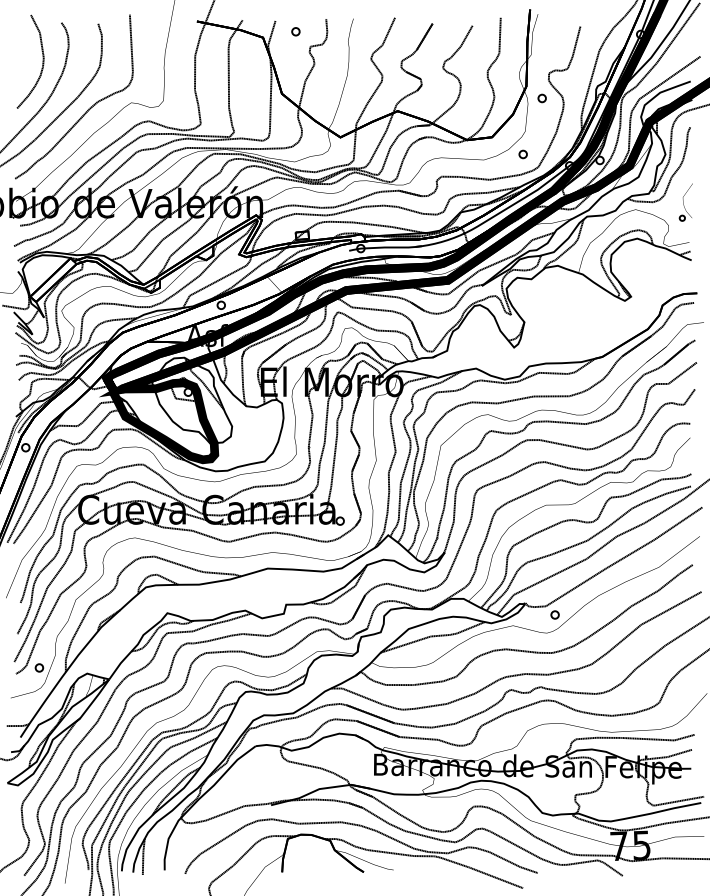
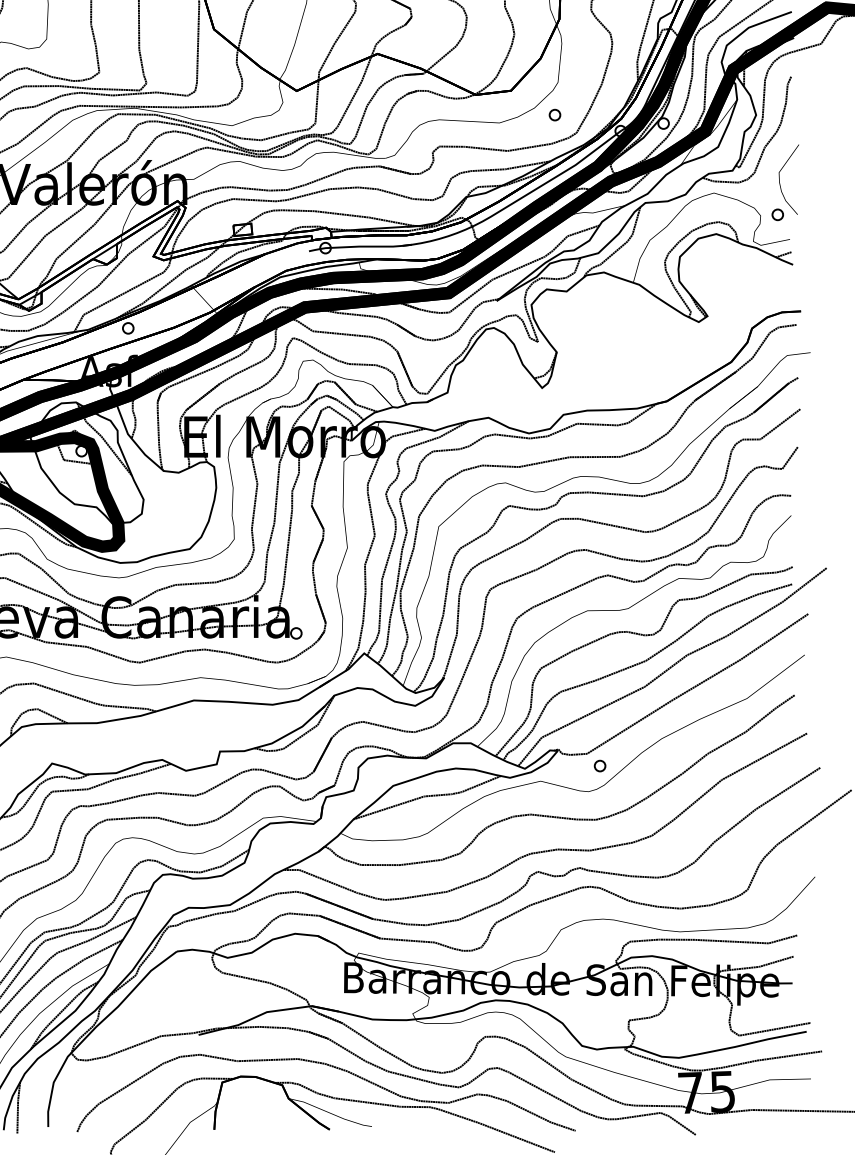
part: (541, 98) -> (580, 35), removed
part: (685, 202) -> (784, 182), size x1.43

